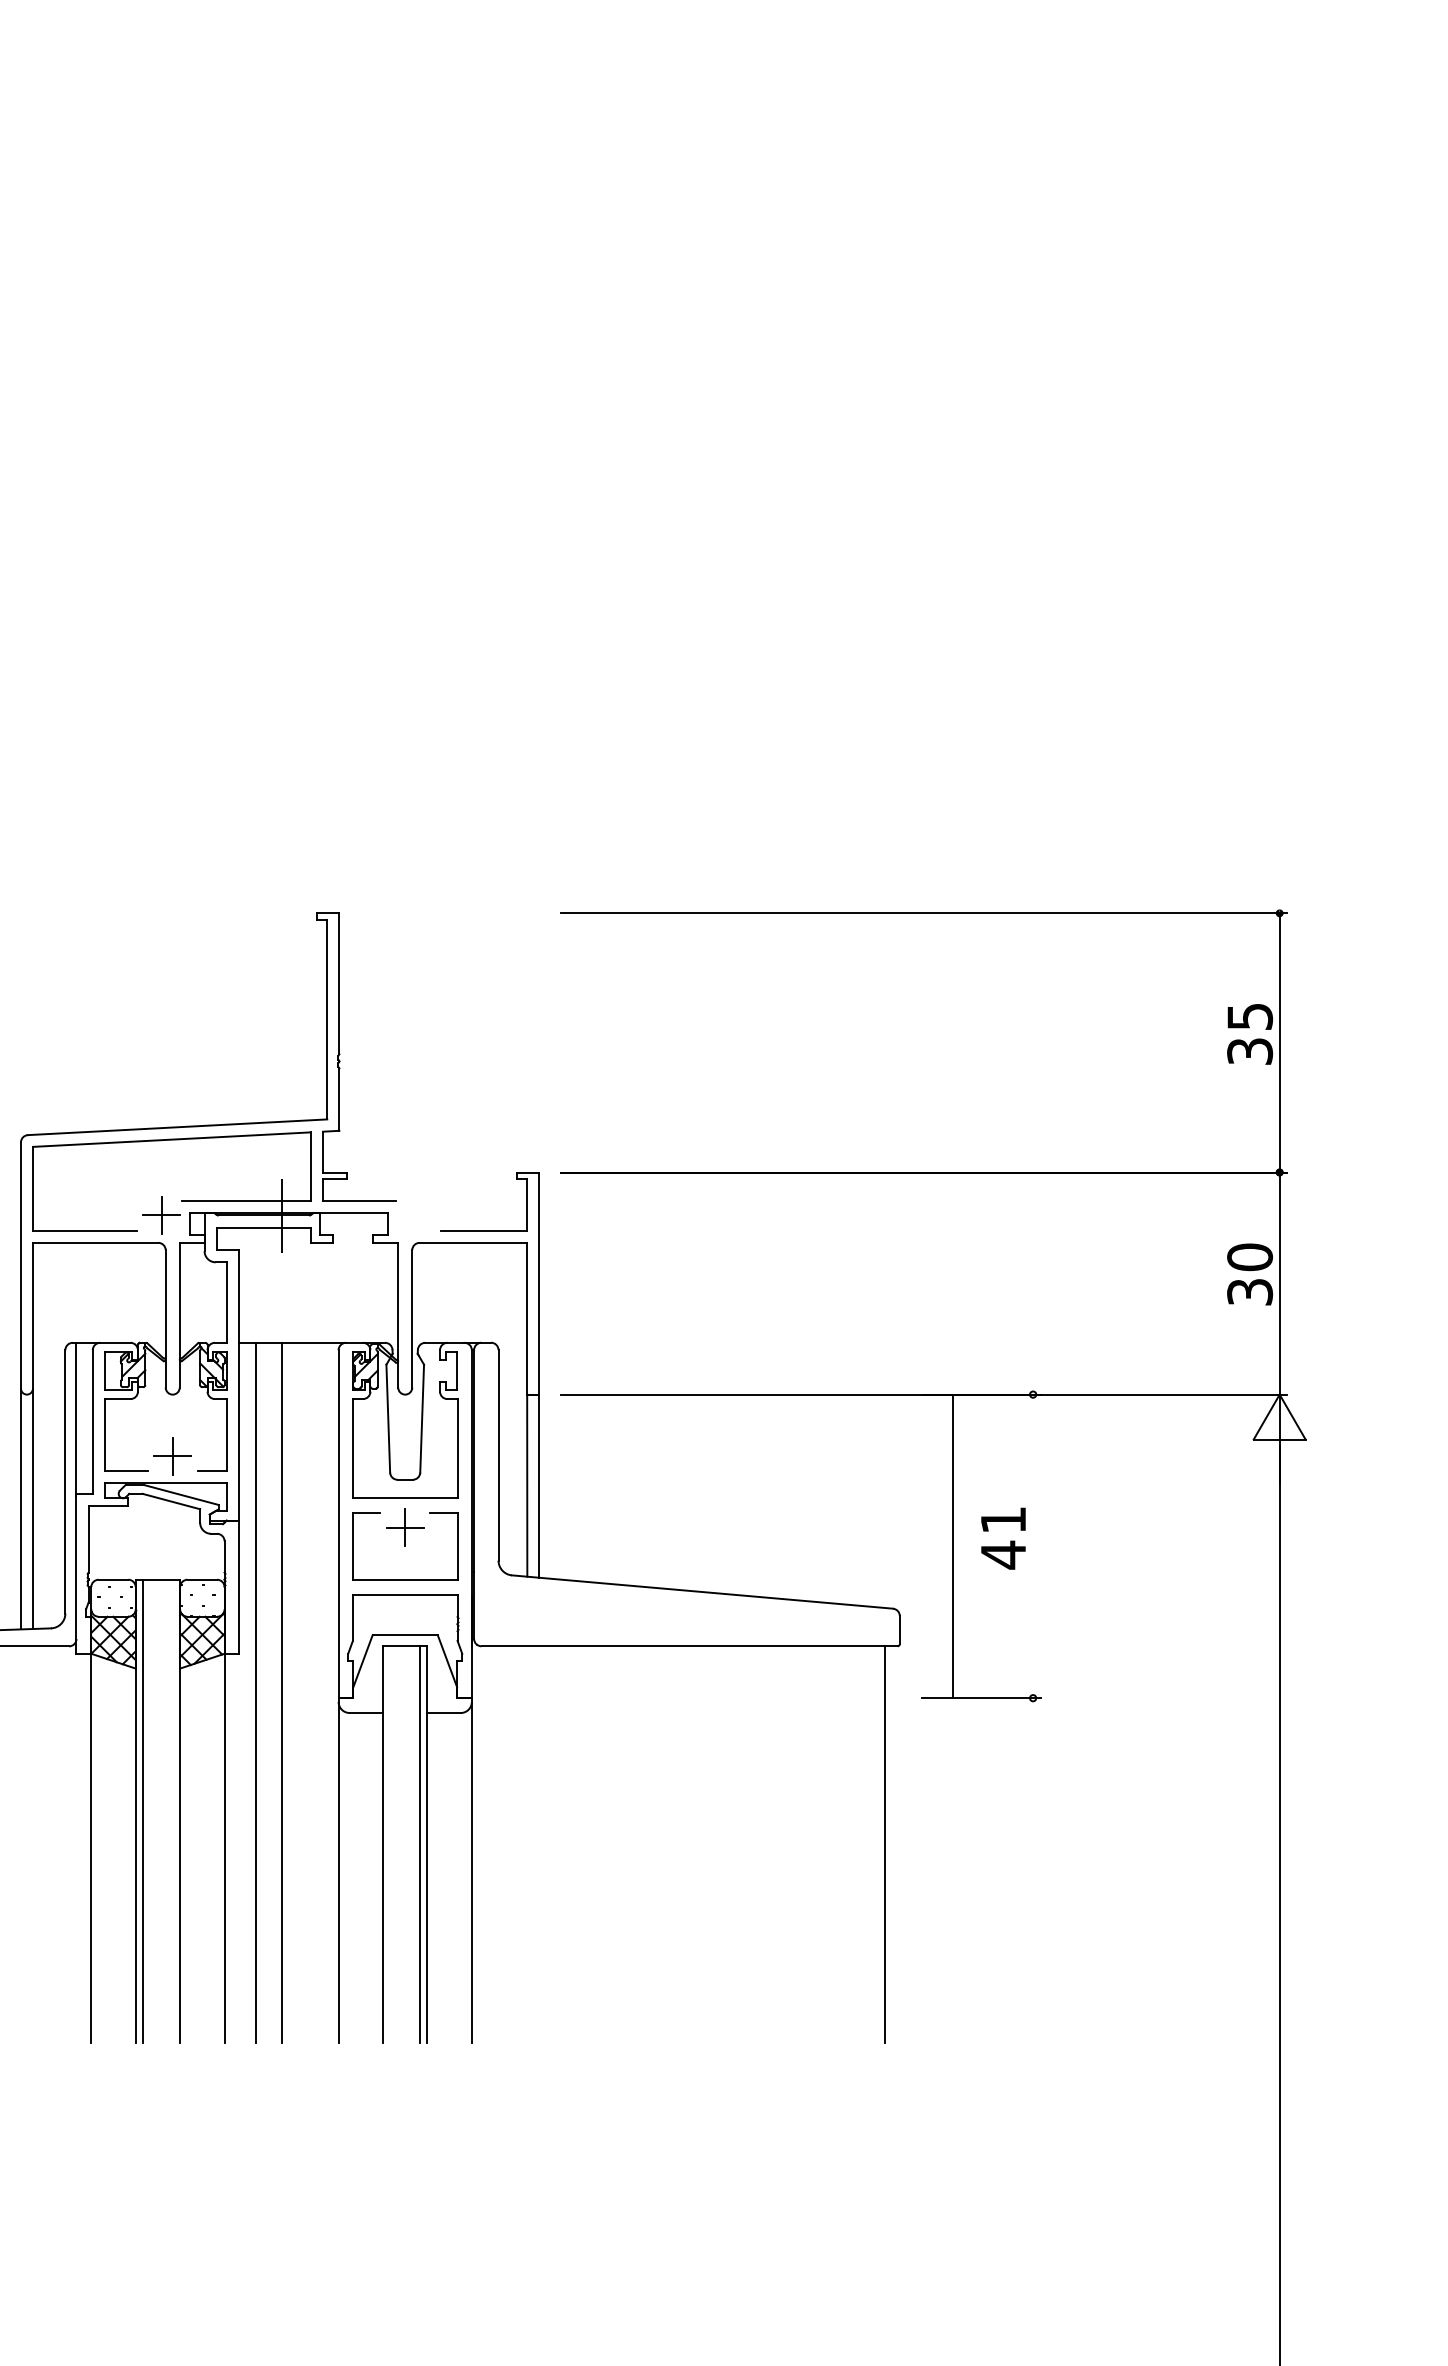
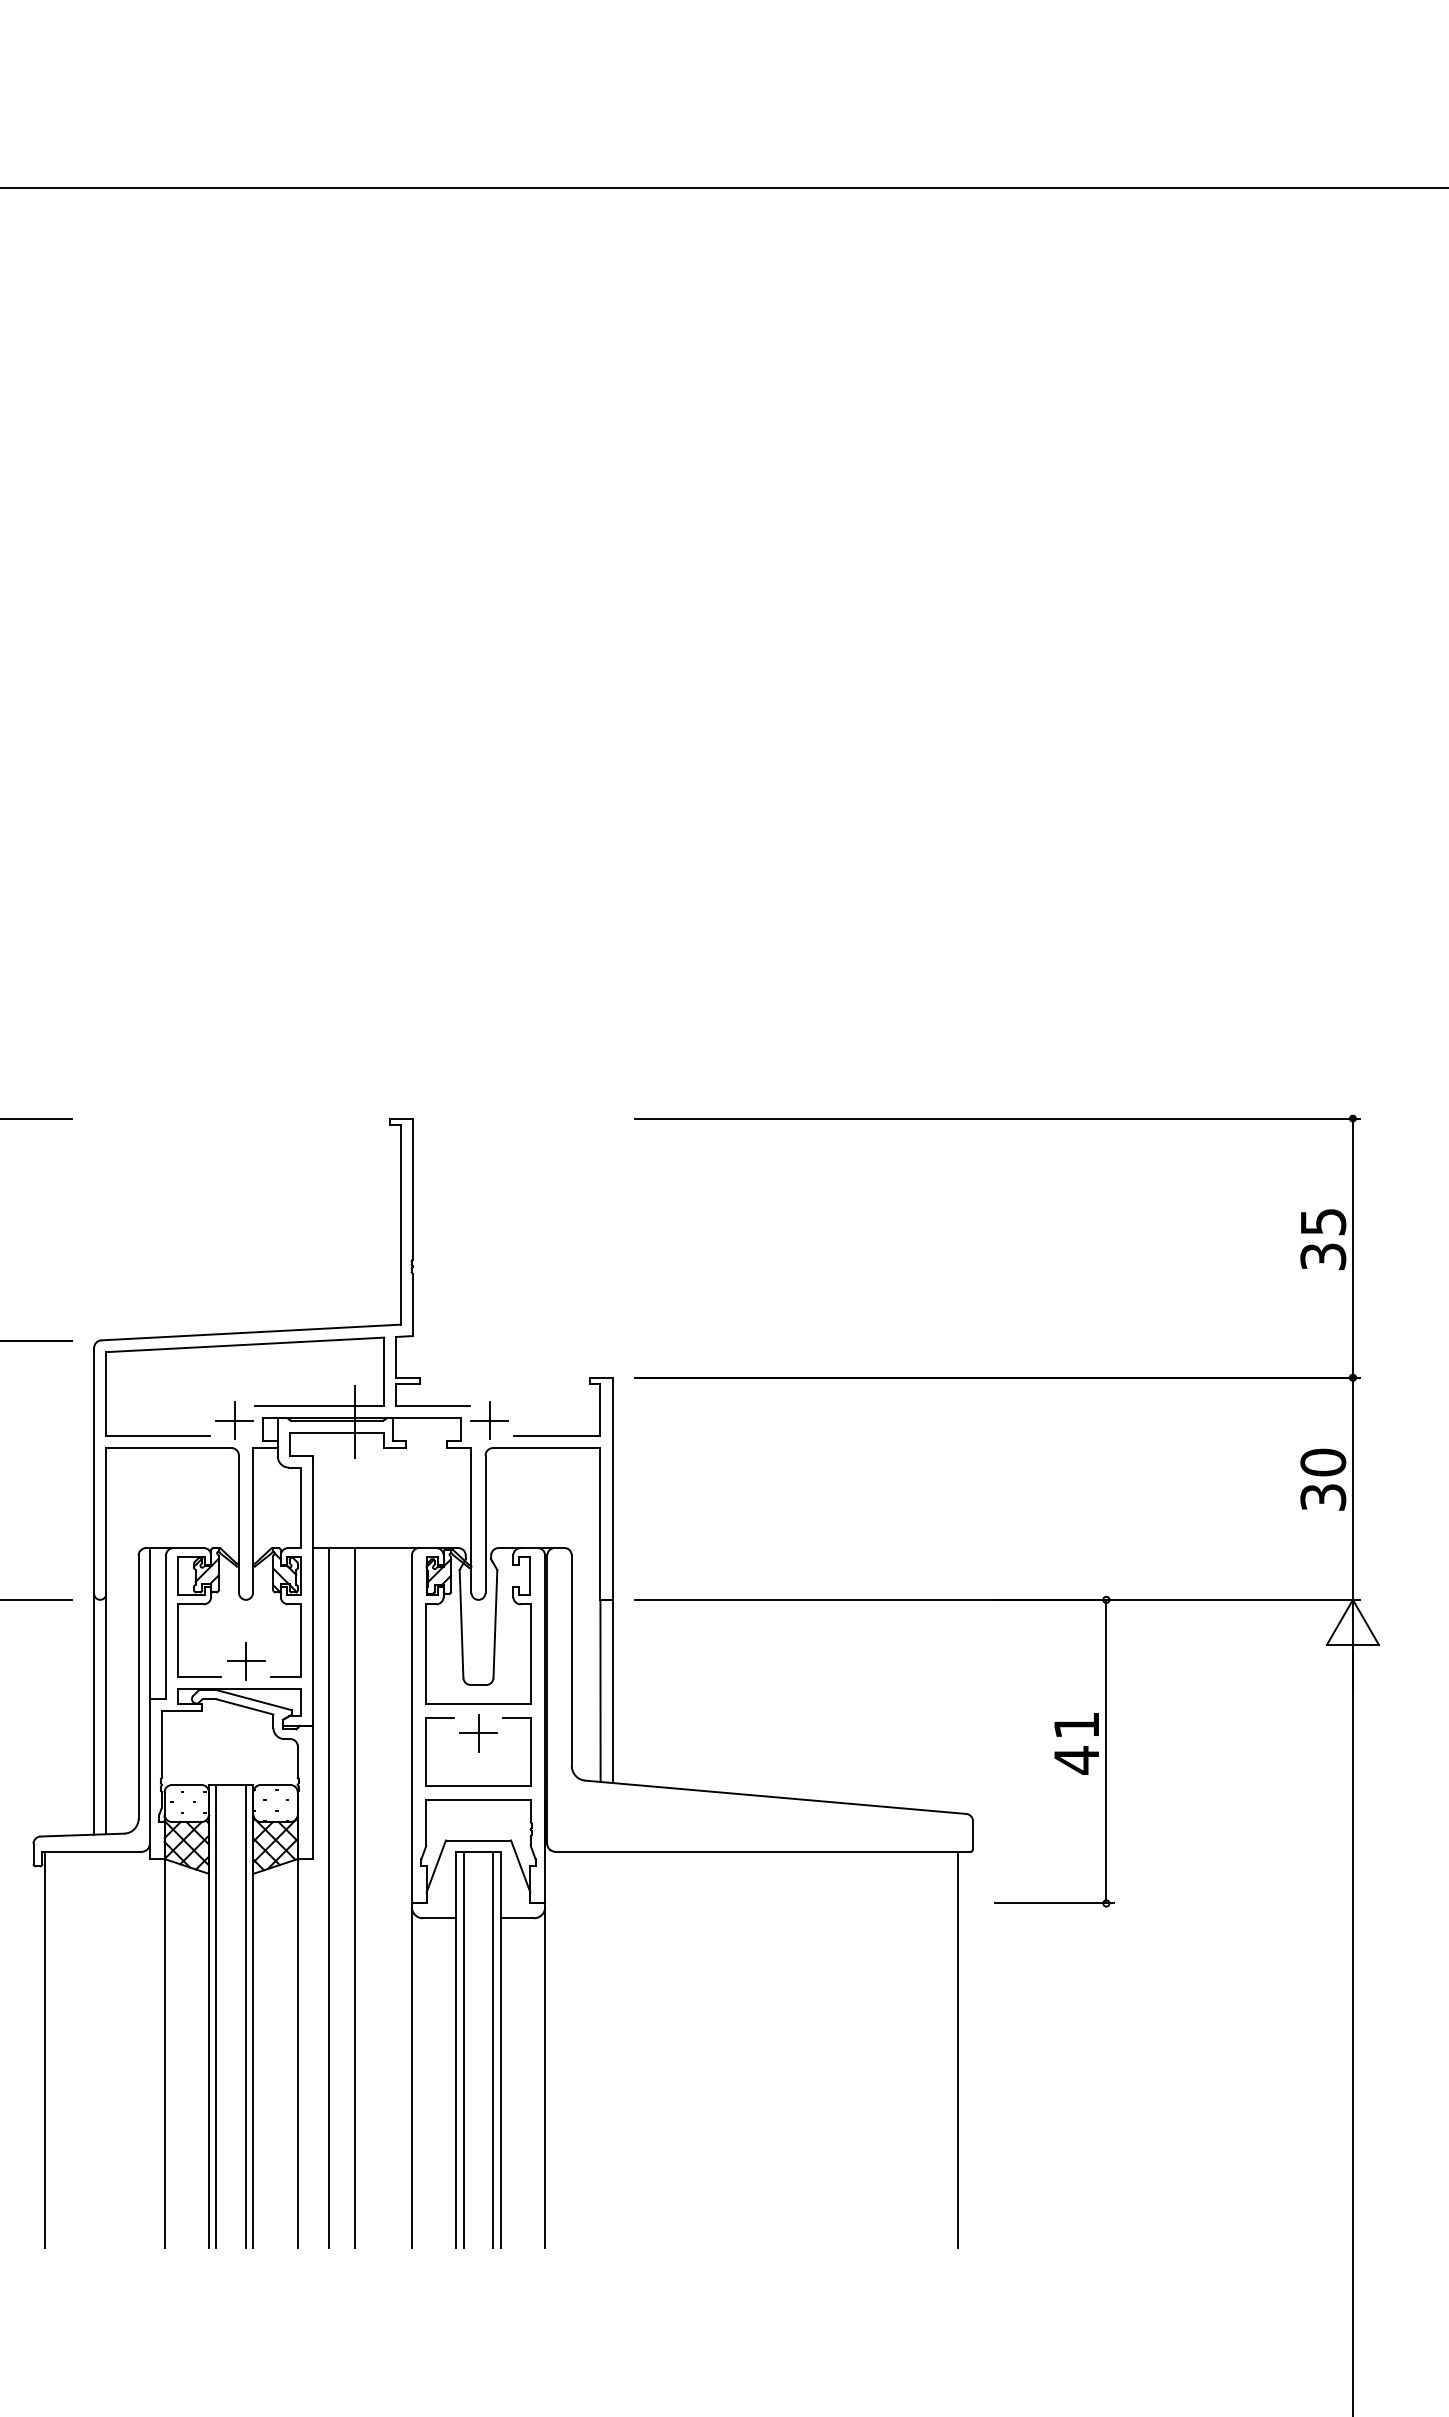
part: (416, 1215) -> (489, 1420), added
line: (953, 1546) -> (1106, 1751), moved
line: (173, 1811) -> (246, 2016), added
line: (390, 1844) -> (463, 2049), added

